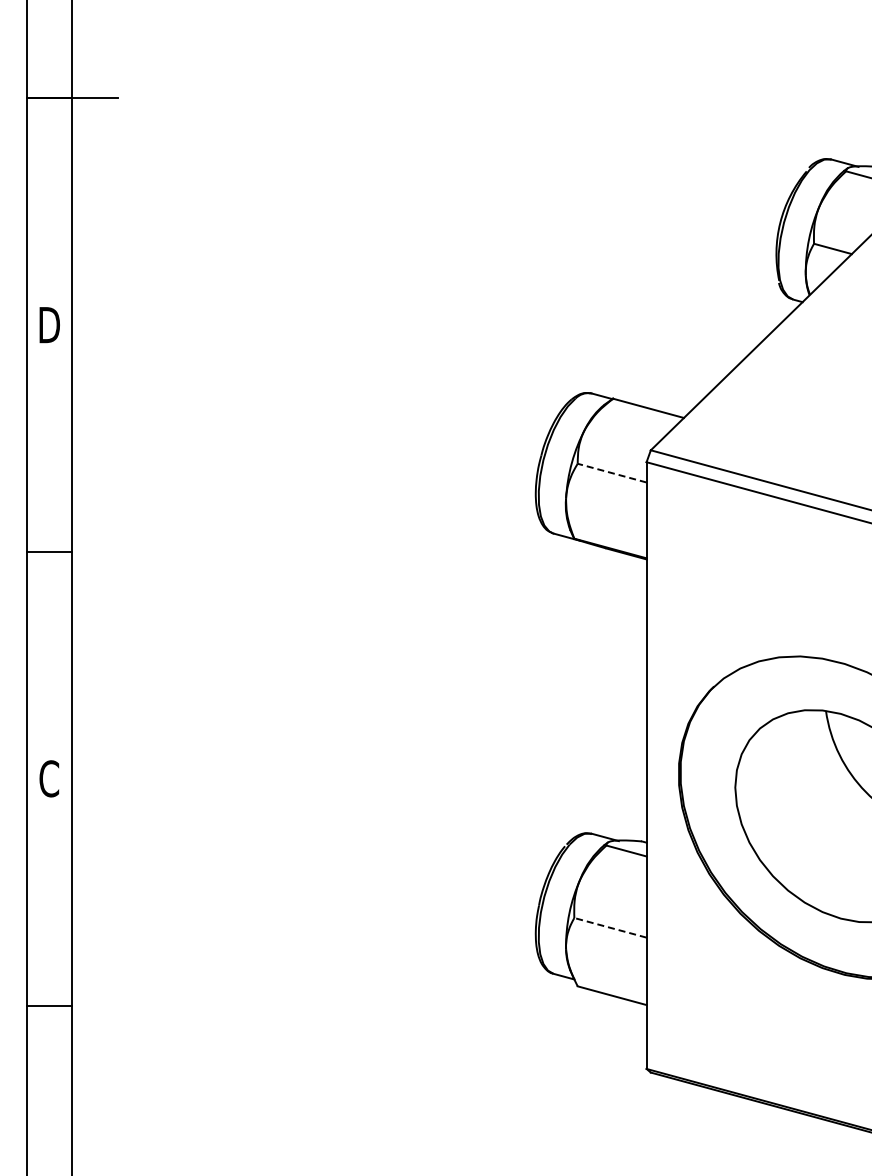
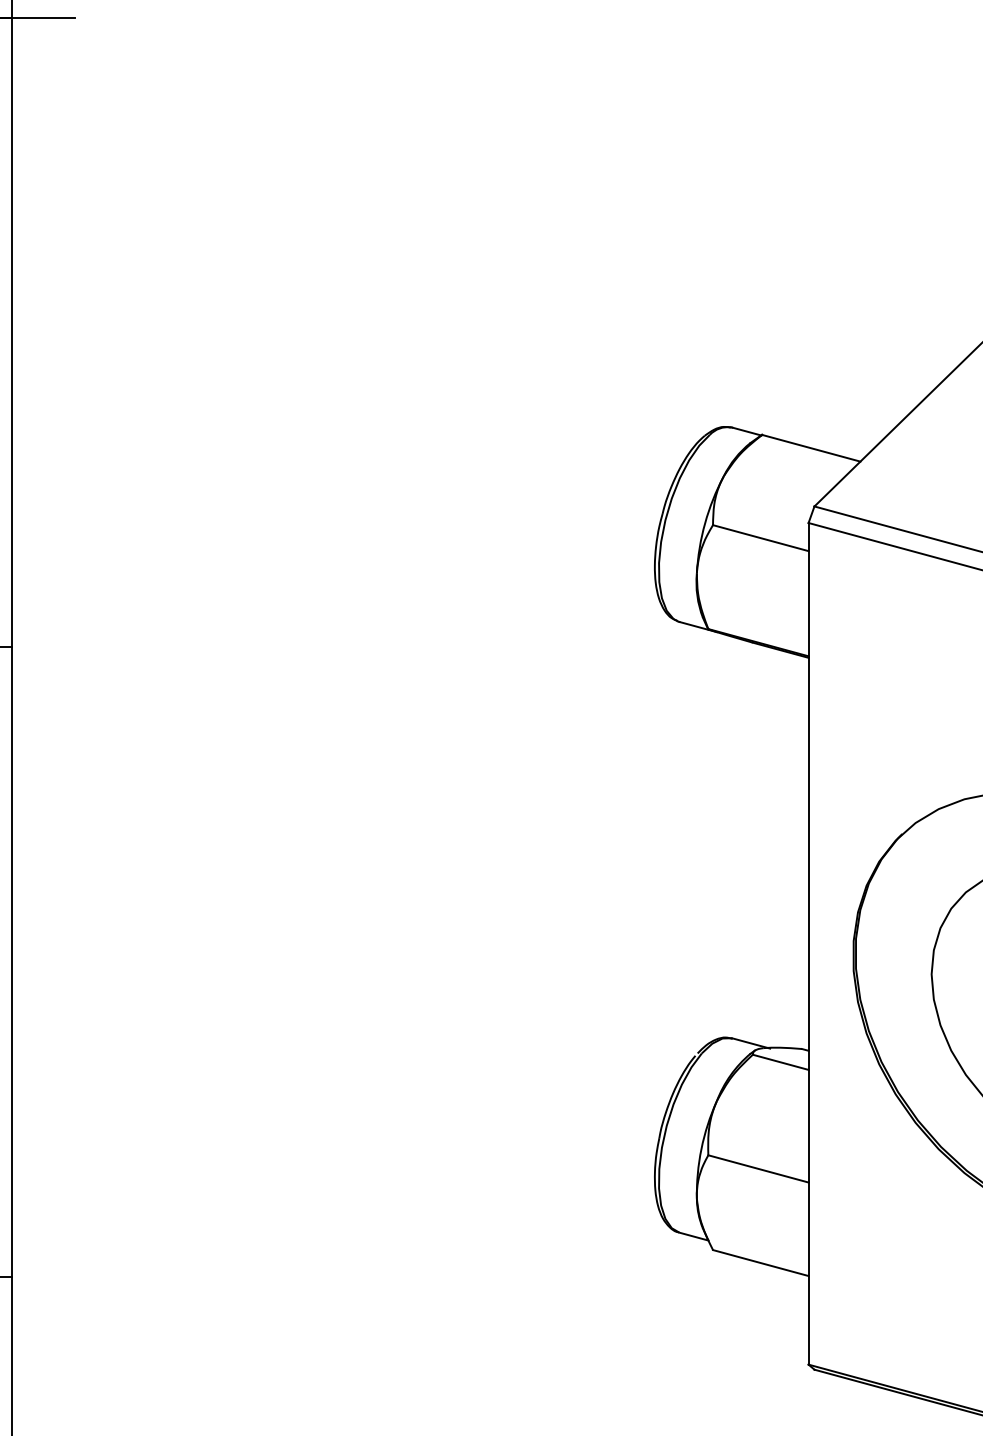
line: (612, 473) -> (761, 538), dashed -> solid
line: (609, 927) -> (757, 1168), dashed -> solid

